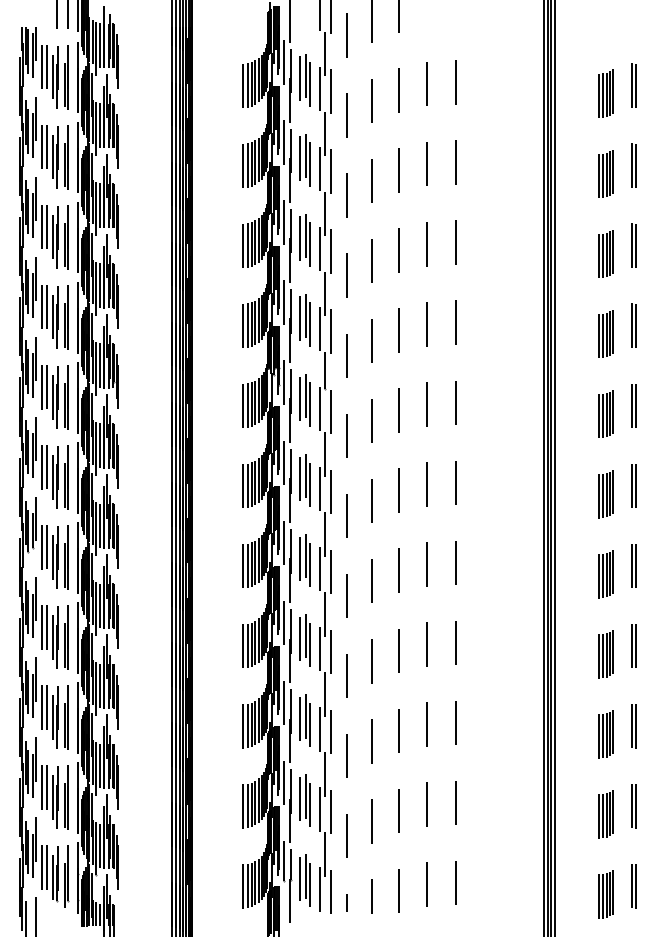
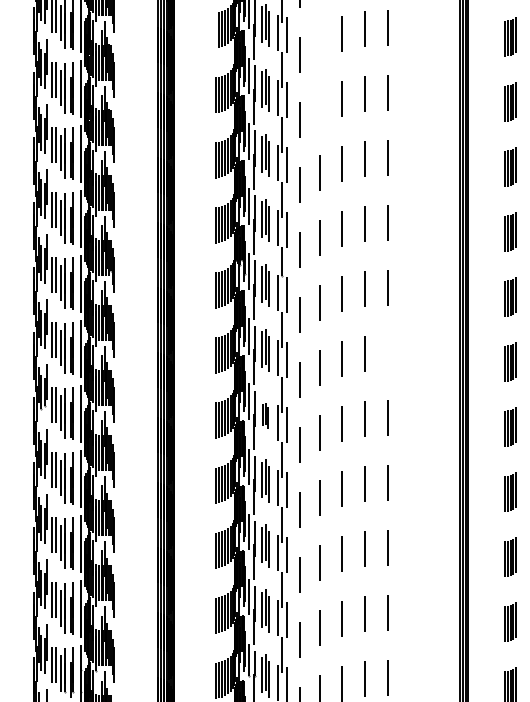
line: (243, 85) -> (215, 30), removed
line: (371, 100) -> (319, 42), removed
line: (371, 180) -> (319, 107), removed
line: (455, 482) -> (387, 352), removed
part: (304, 560) -> (265, 415), size x0.6

